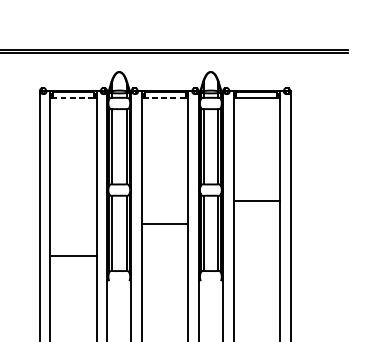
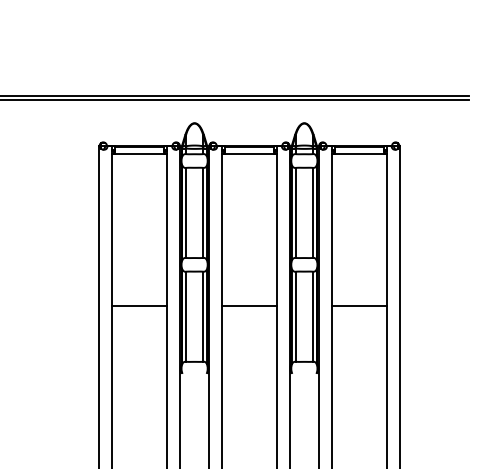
line: (73, 98) -> (139, 154), dashed -> solid
line: (165, 98) -> (249, 154), dashed -> solid
line: (256, 200) -> (358, 305), moved
line: (73, 255) -> (139, 305), moved

